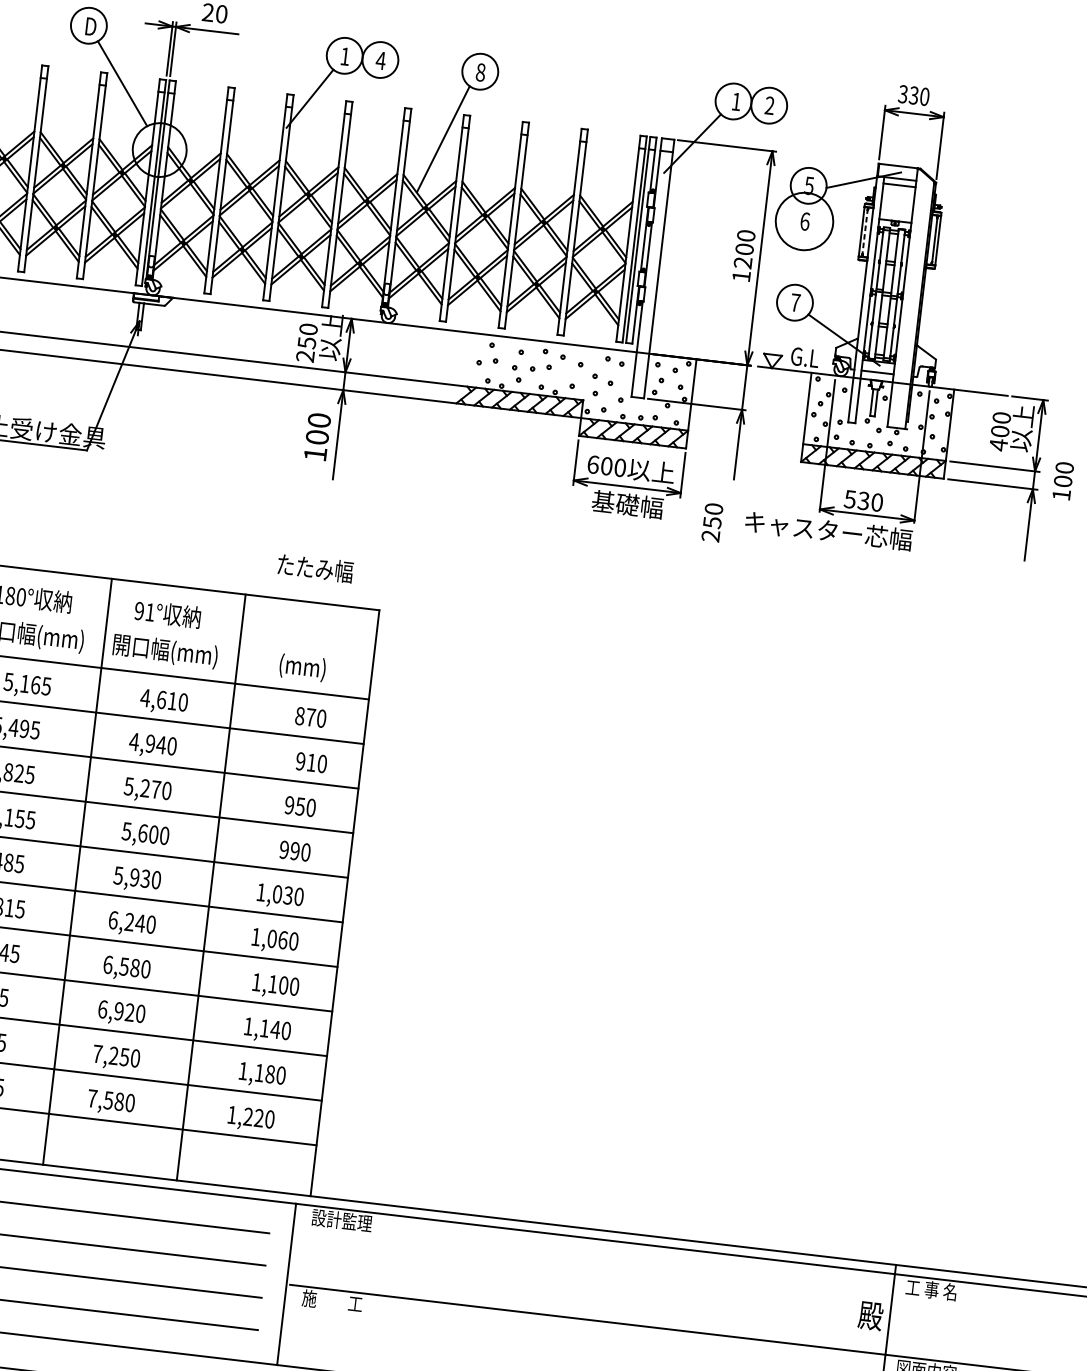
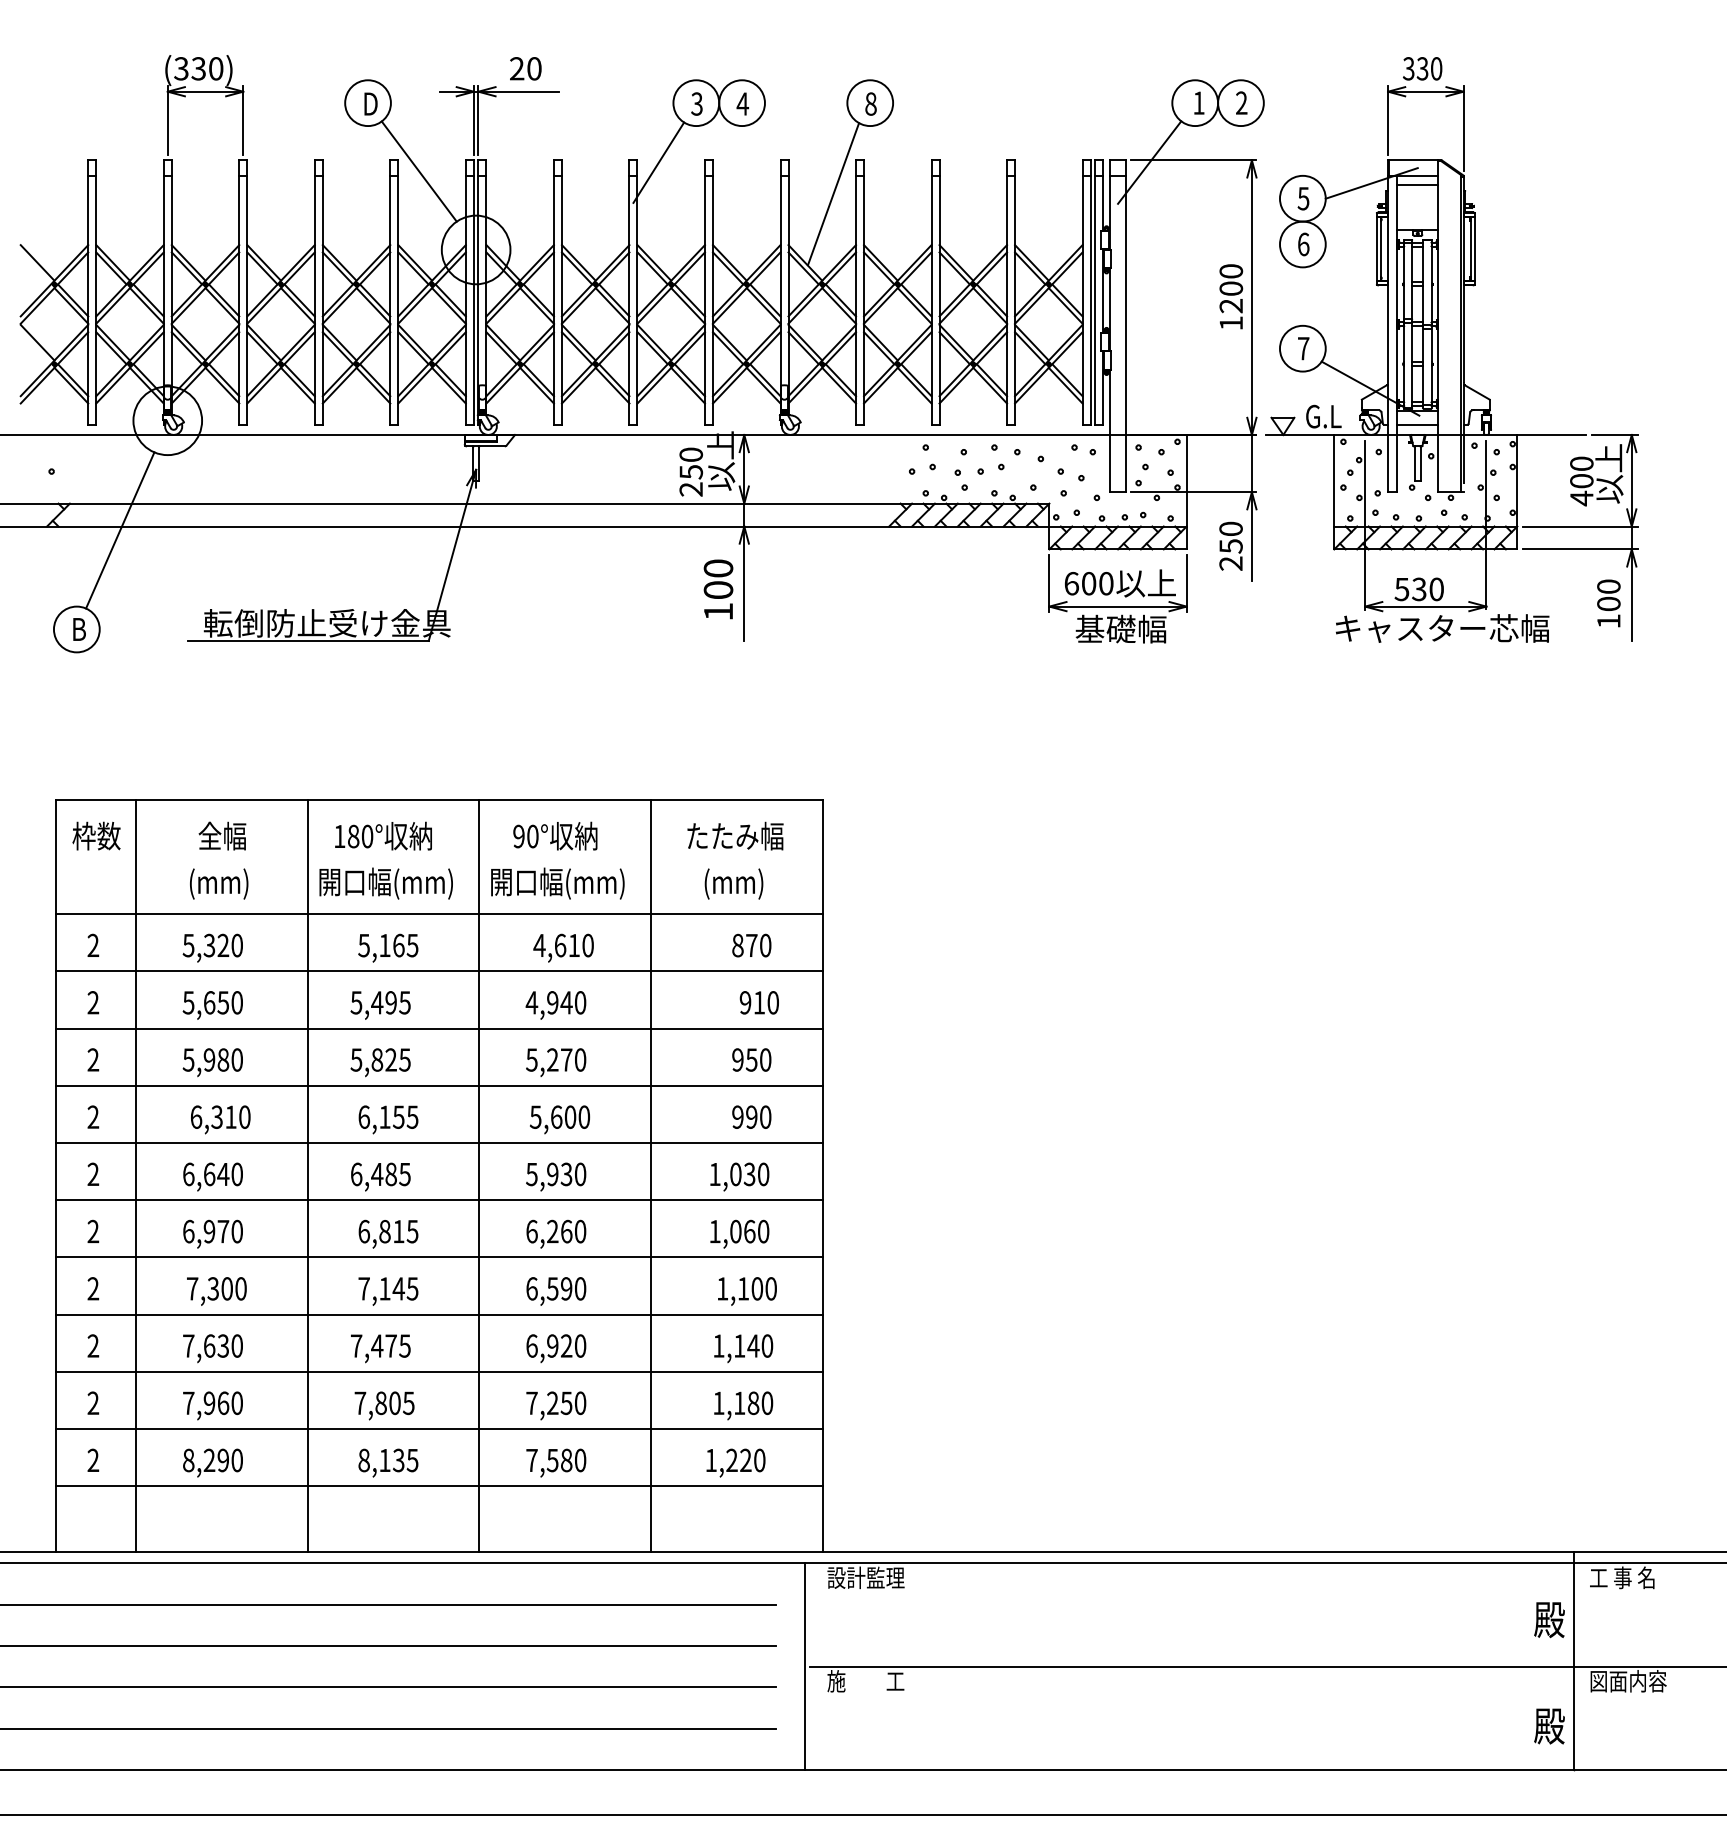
text: (344, 56) -> (696, 103), 1 -> 3
circle: (804, 221) -> (1302, 244), size x0.62
line: (865, 231) -> (1381, 248), dashed -> solid
text: (1062, 480) -> (1608, 603), moved
text: (712, 521) -> (1230, 545), moved
text: (828, 530) -> (1442, 628), moved
text: (315, 567) -> (735, 835), moved
text: (149, 612) -> (532, 836), 91° -> 90°
text: (140, 923) -> (566, 1231), 6,240 -> 6,260
text: (135, 967) -> (566, 1288), 6,580 -> 6,590

